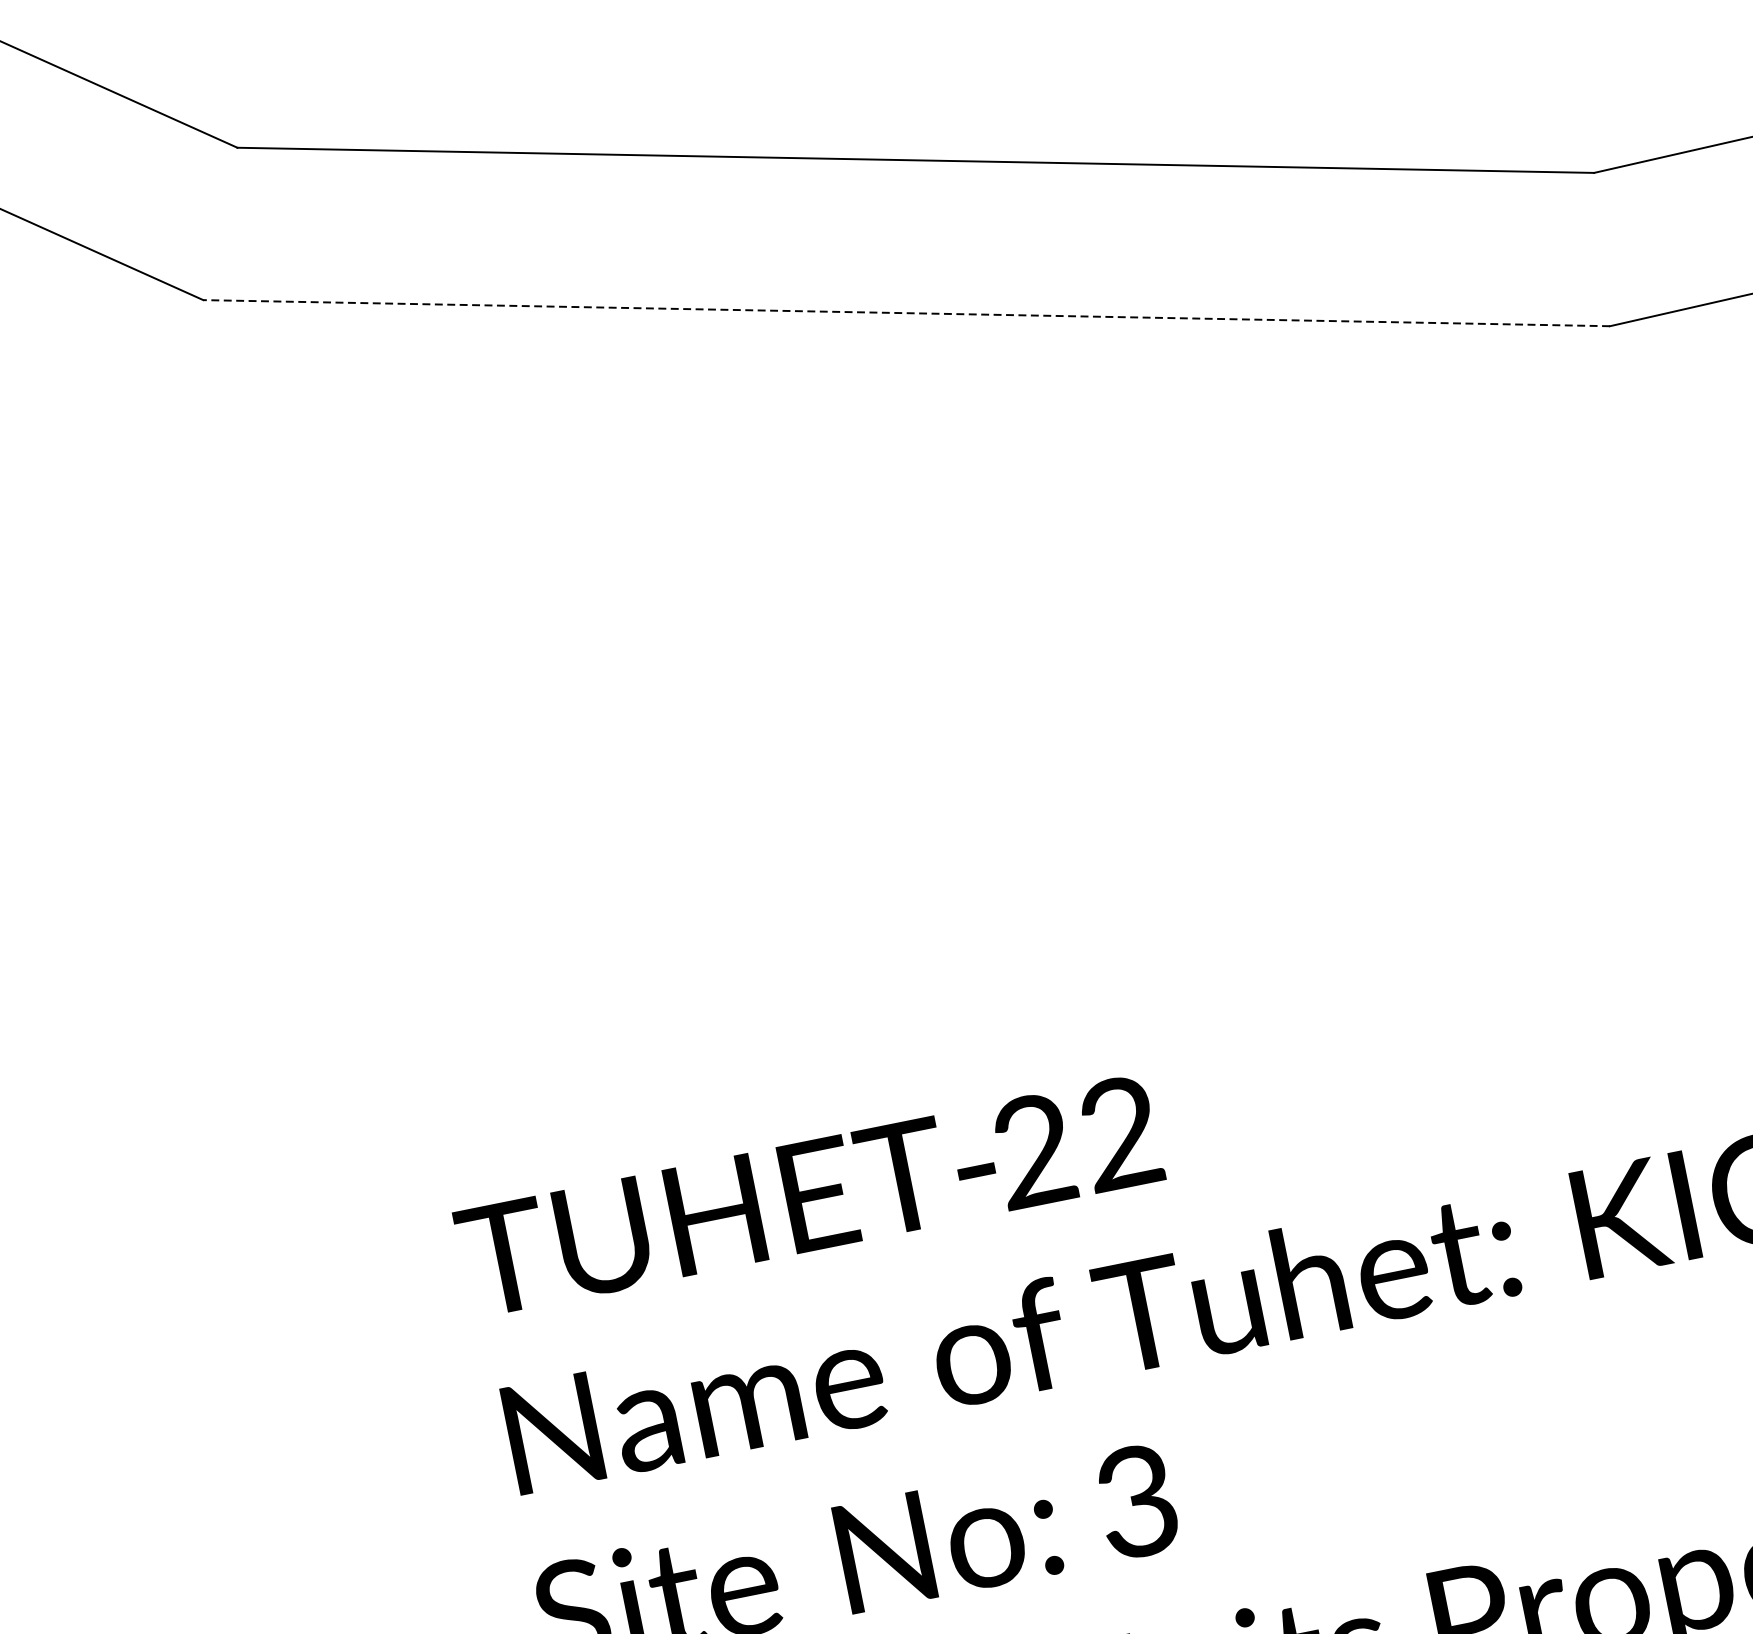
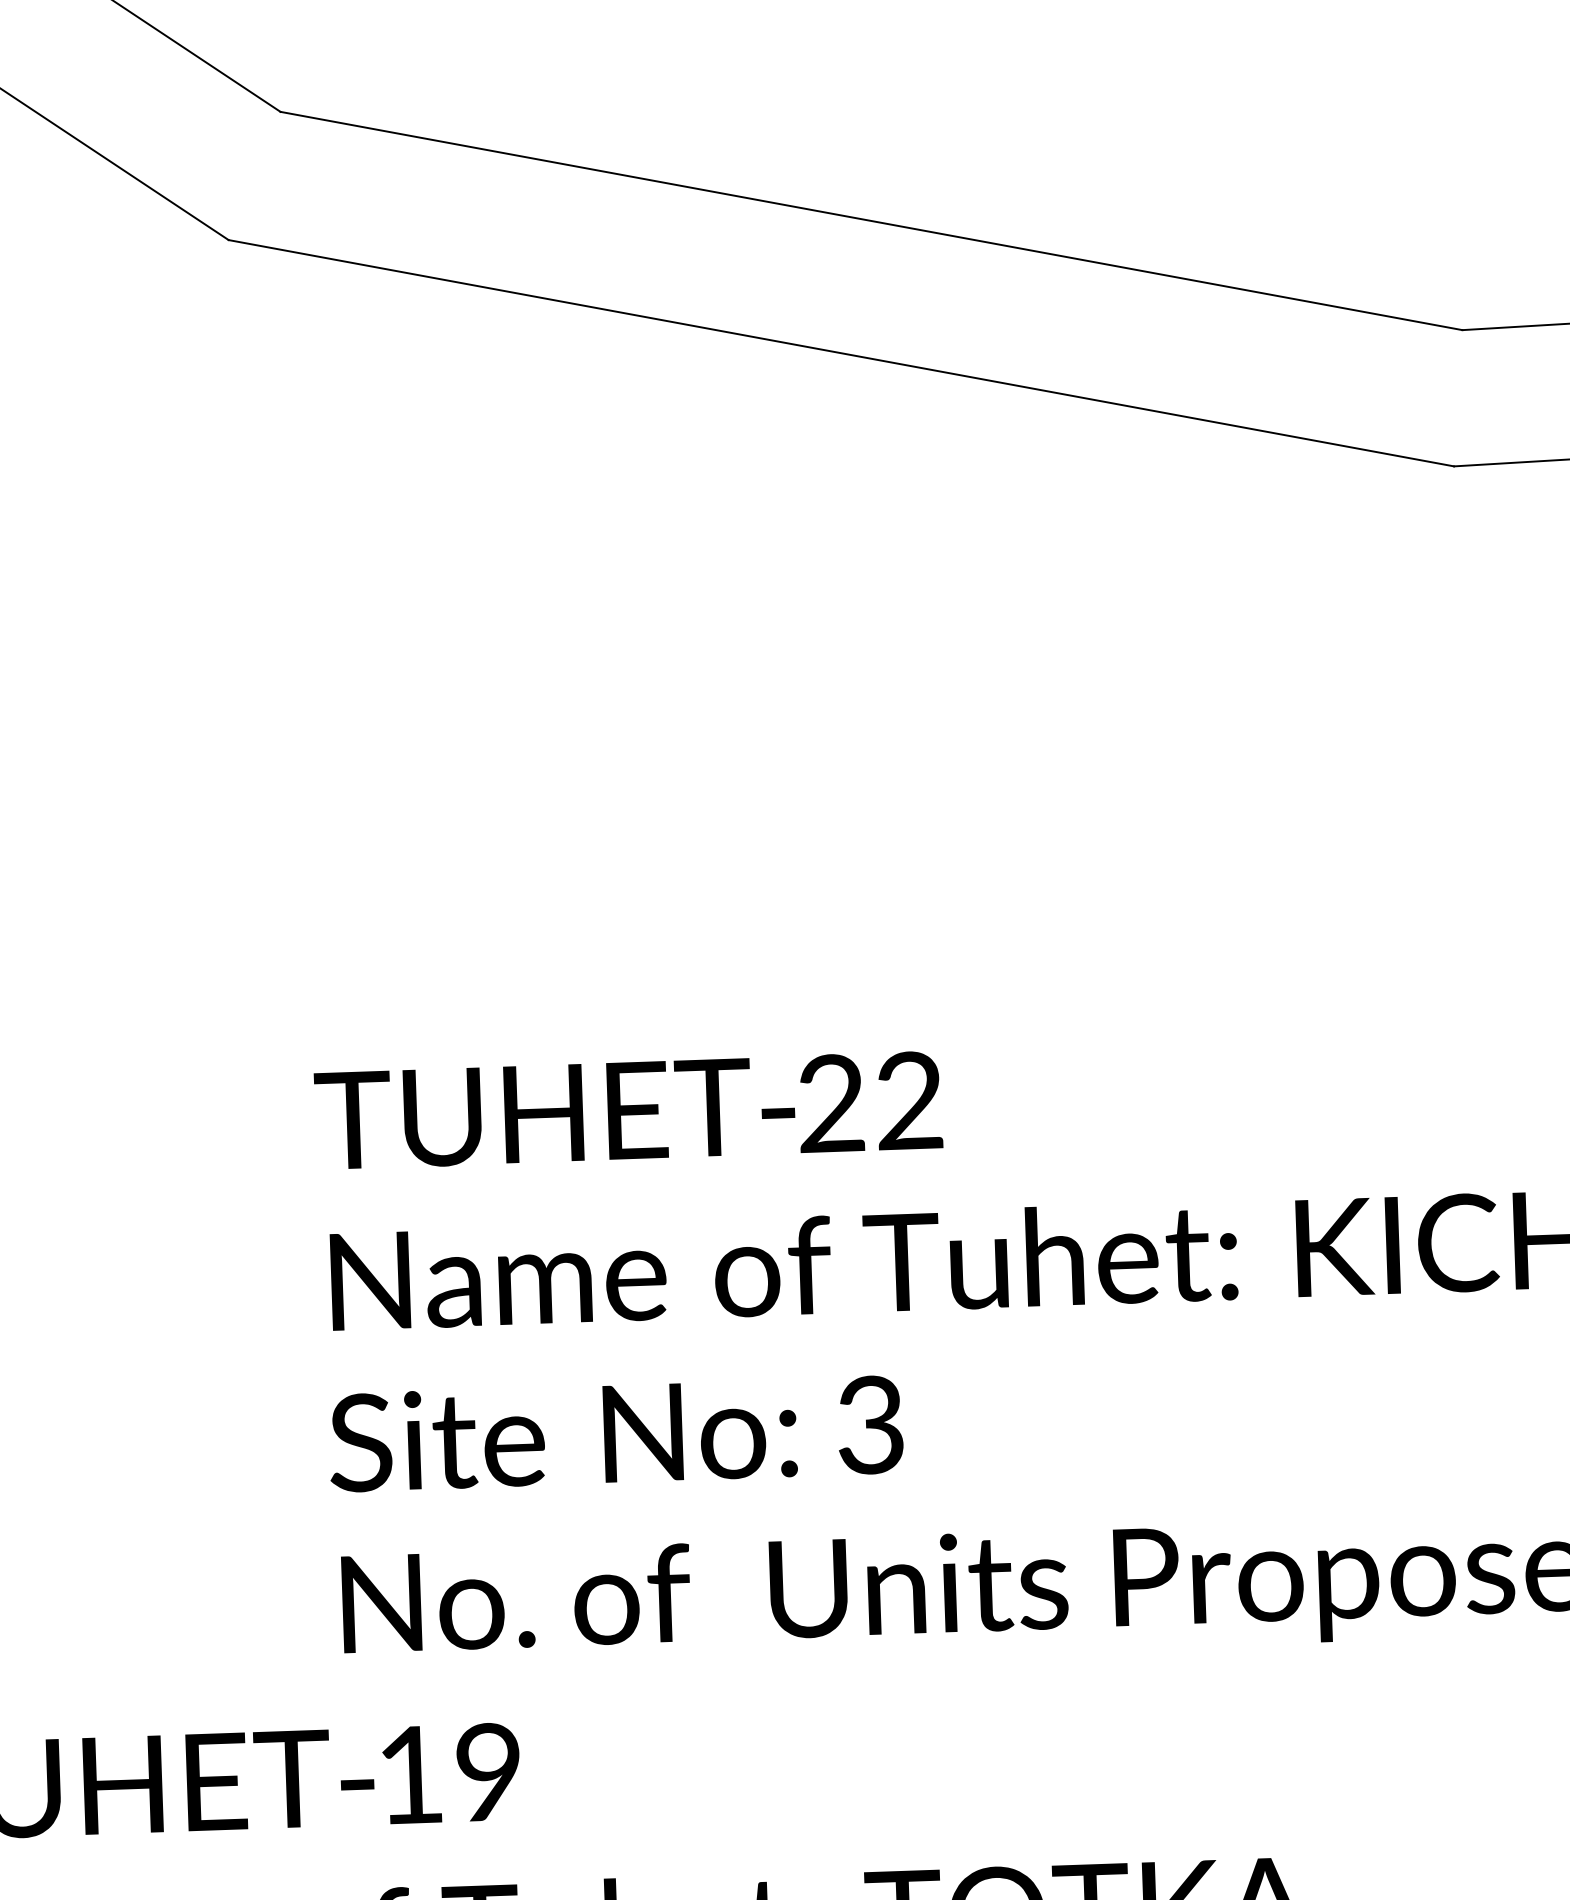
line: (905, 313) -> (840, 353), dashed -> solid

